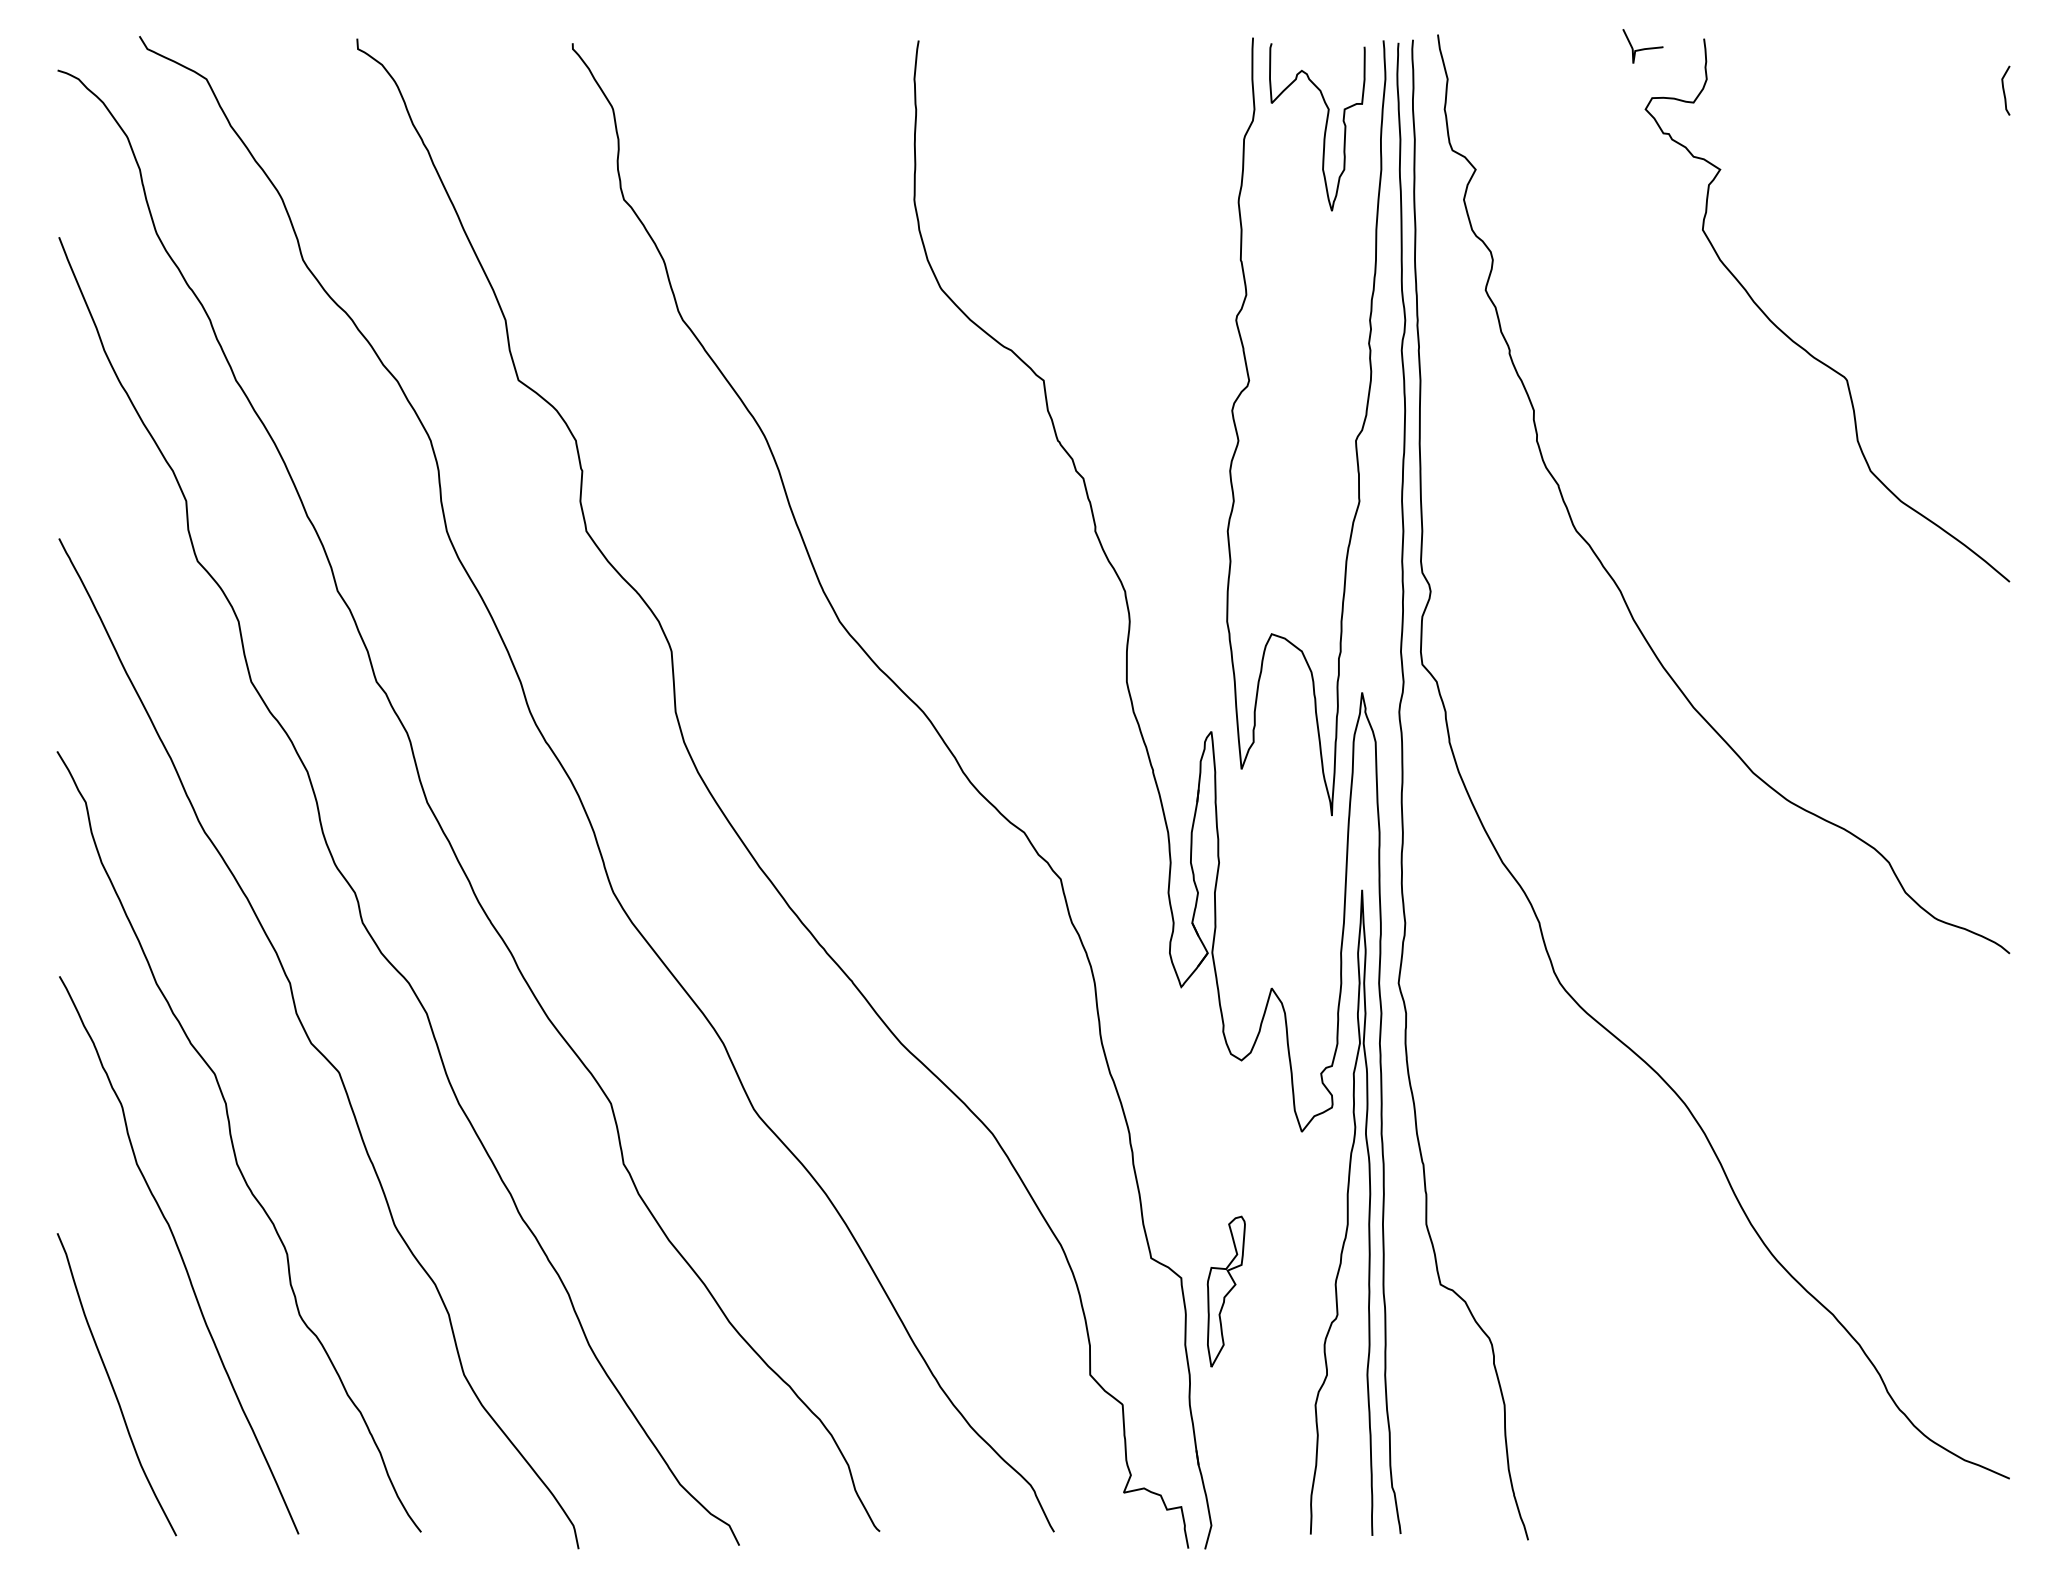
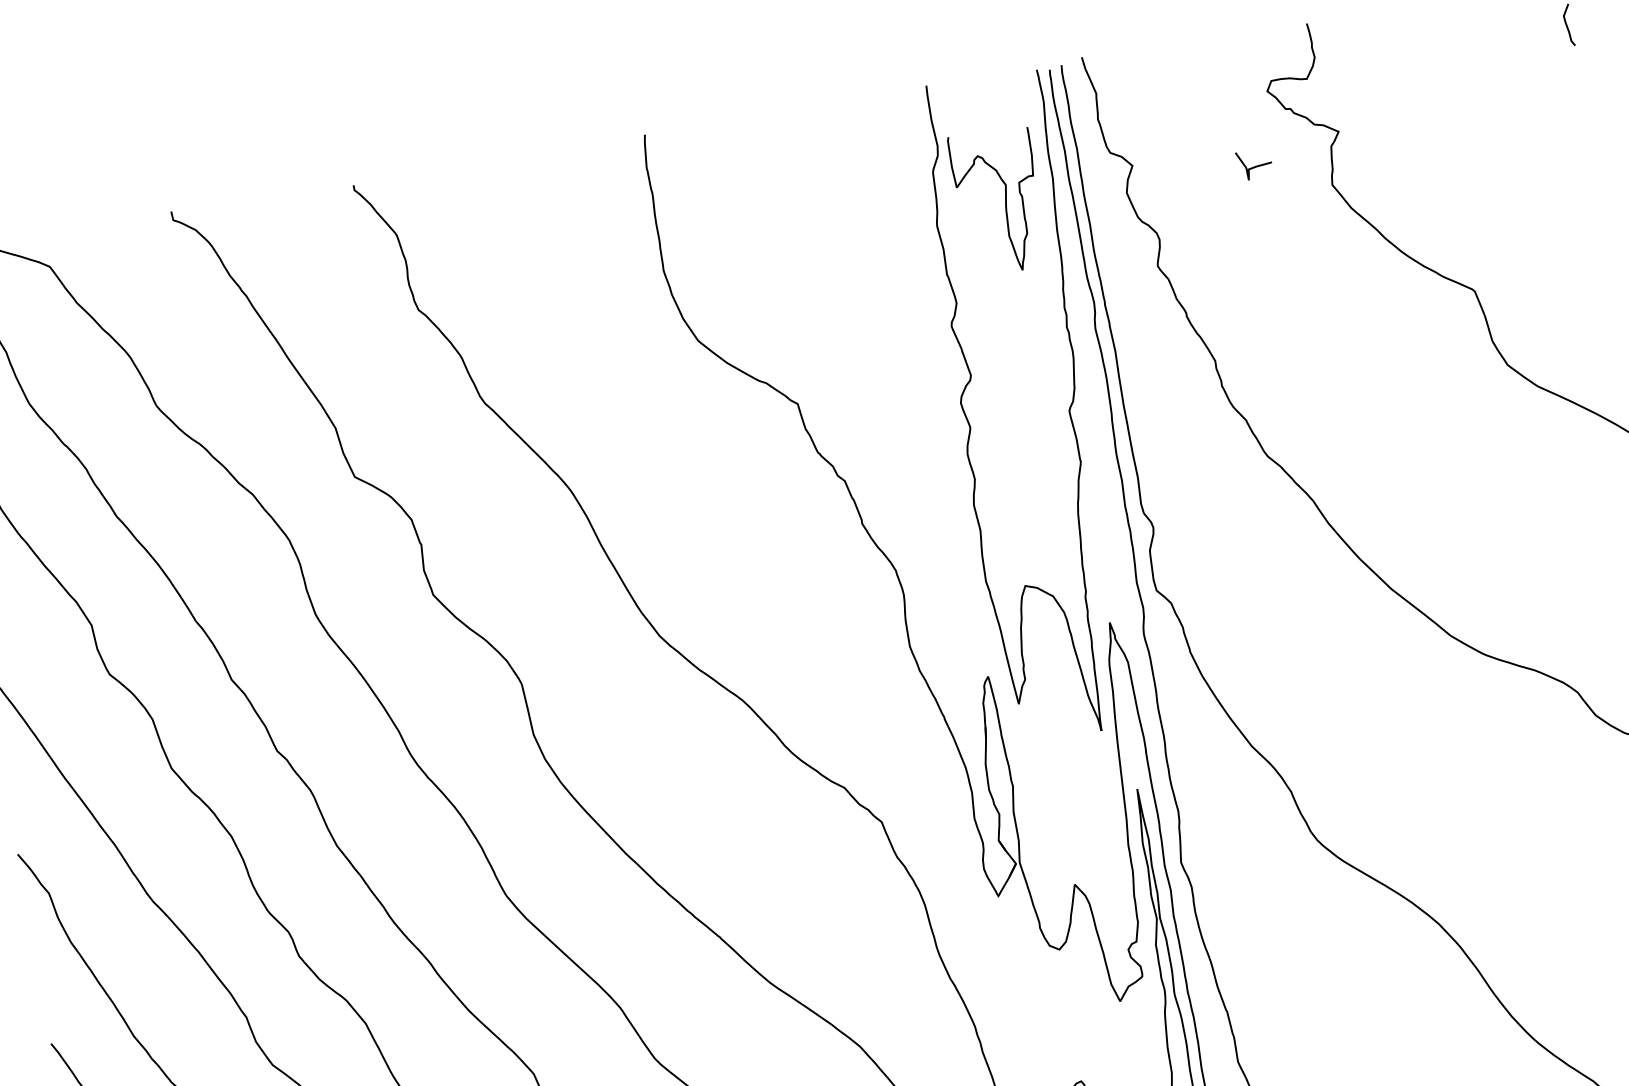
curve: (1642, 48) -> (1254, 166), moved
curve: (1324, 129) -> (1004, 202), moved

